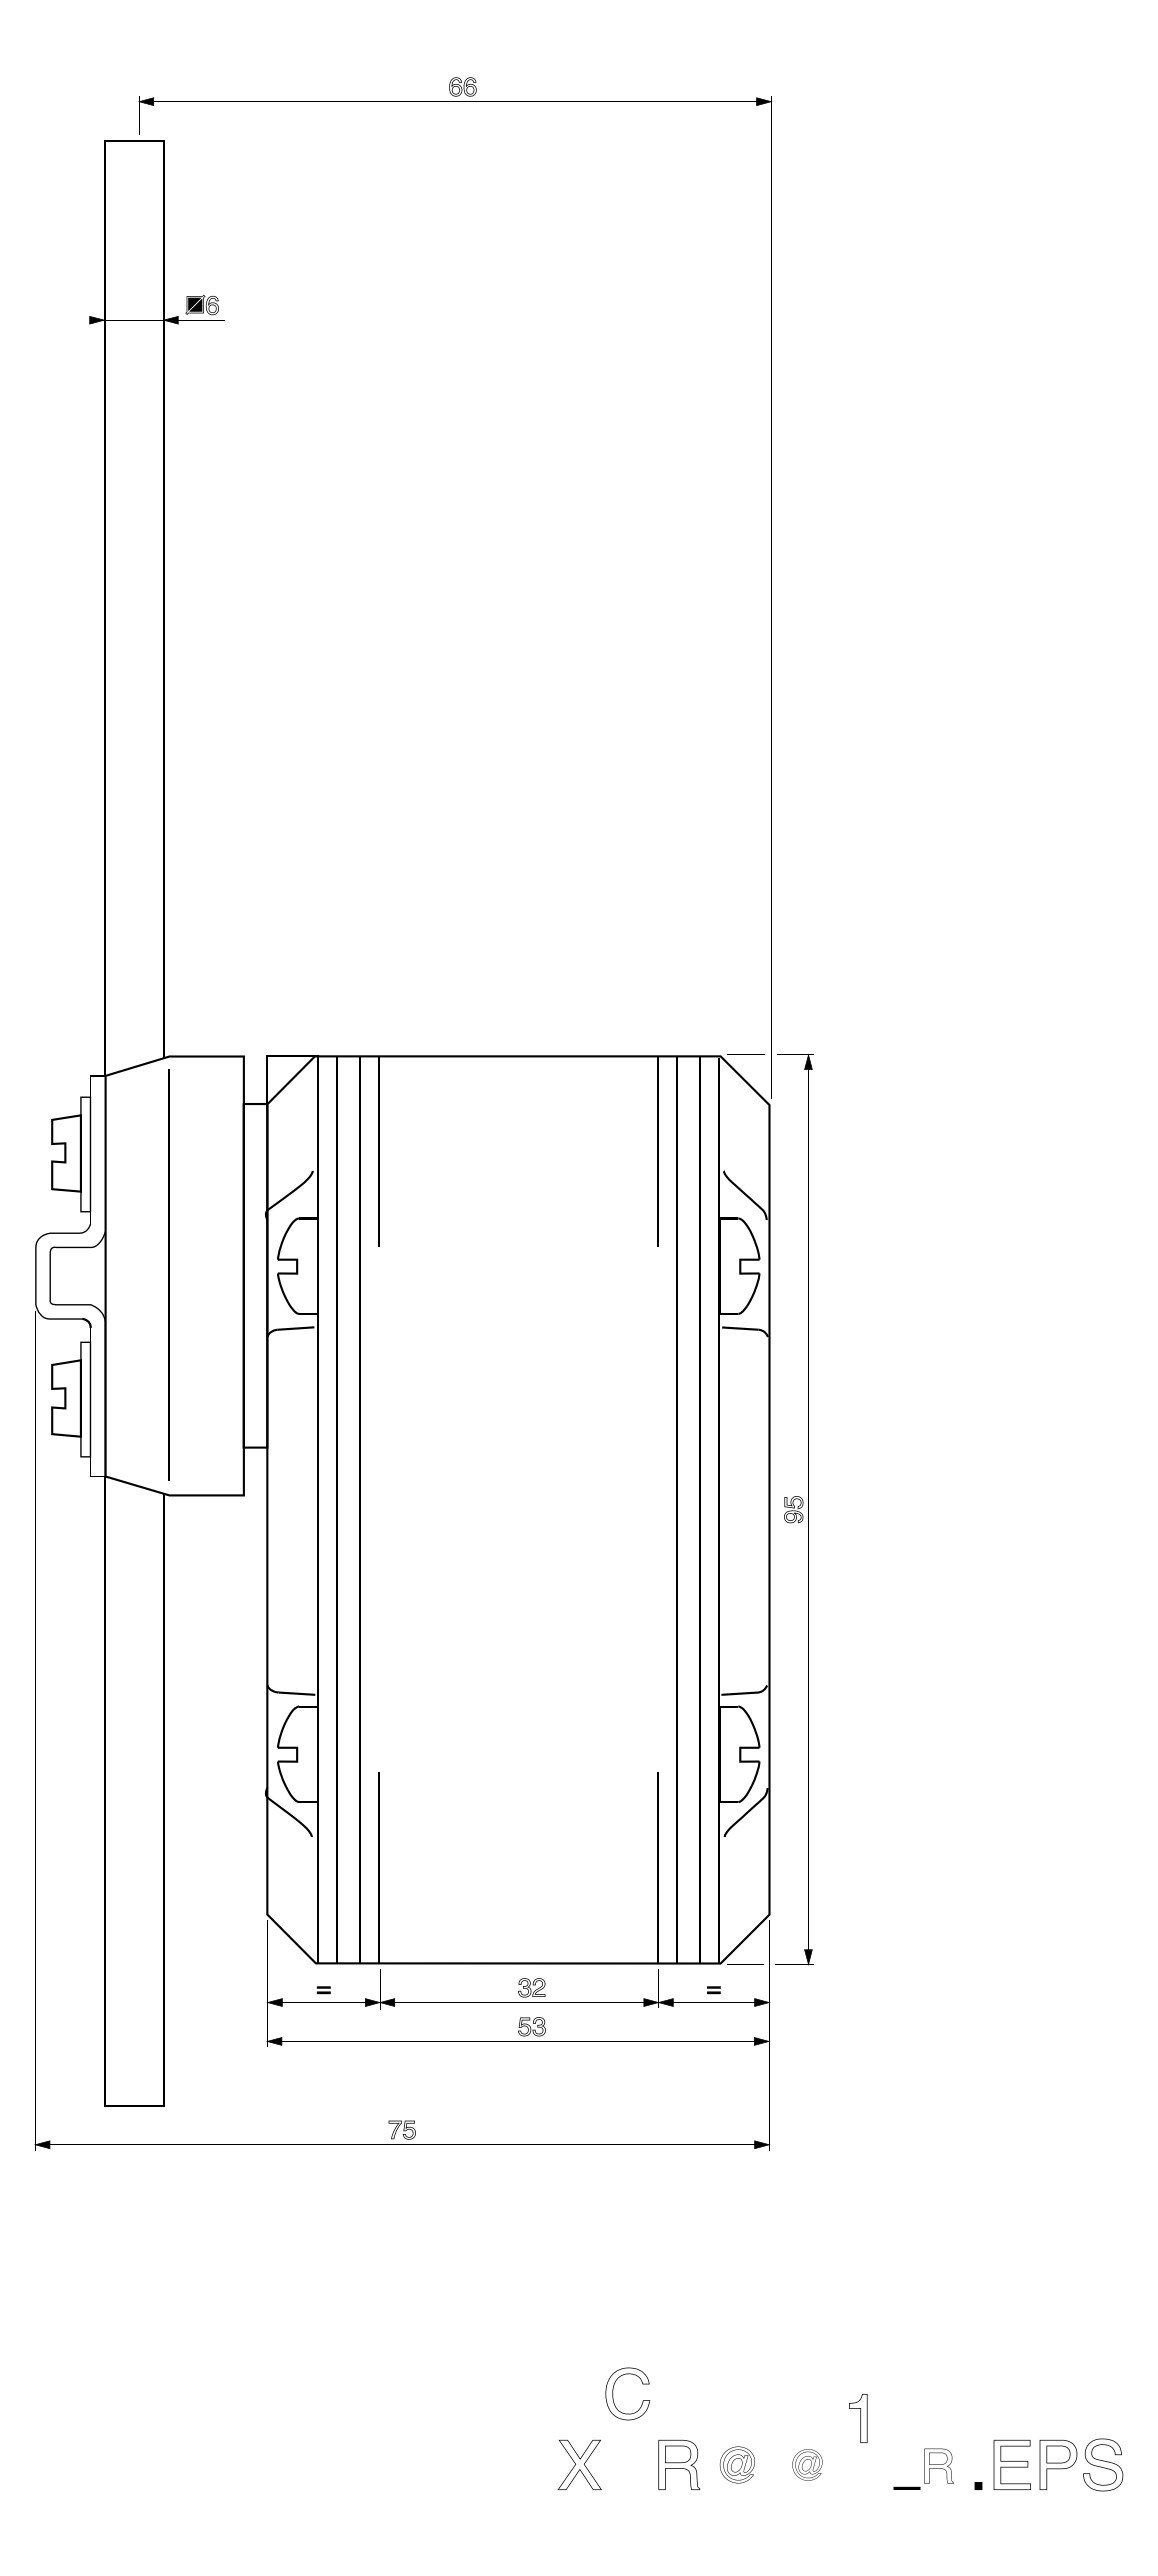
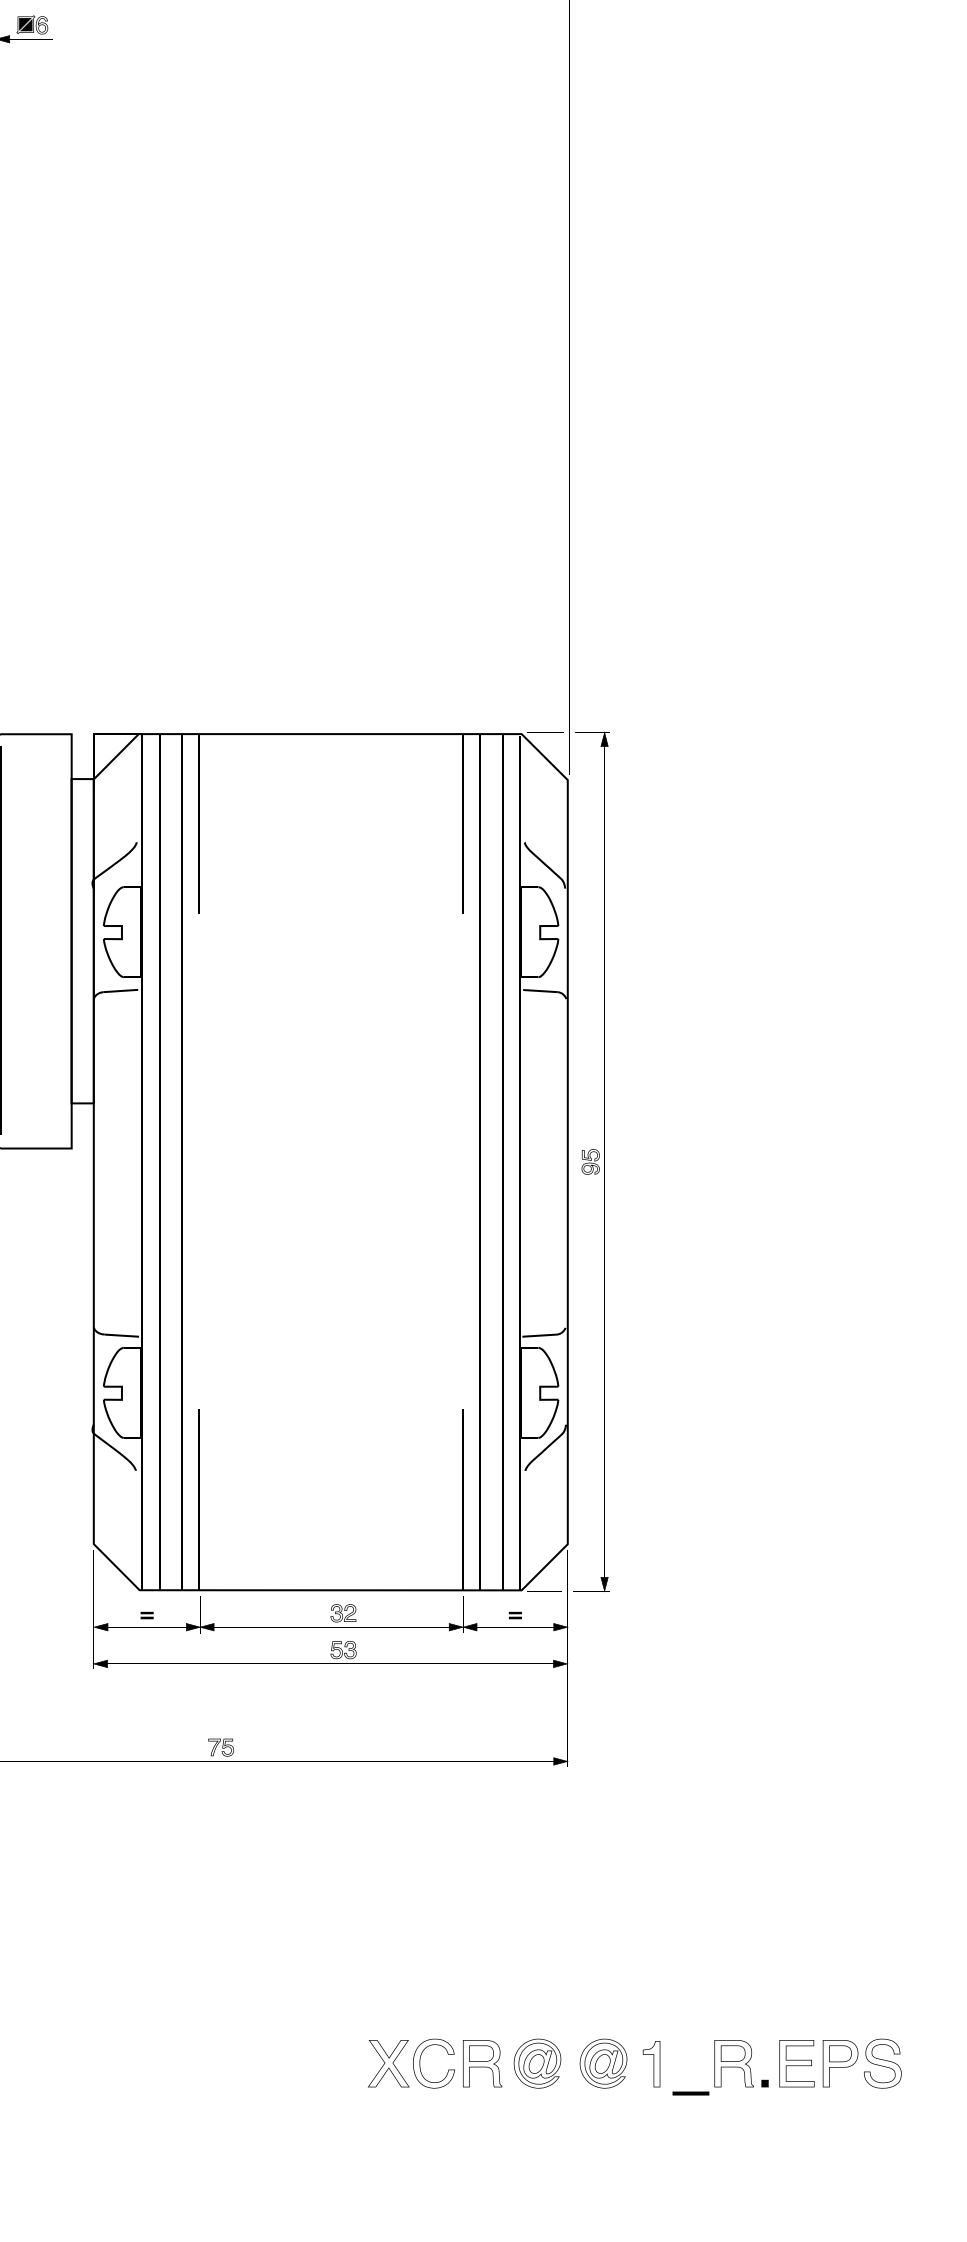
part: (613, 2395) -> (420, 2065), moved
part: (858, 2418) -> (651, 2064), moved
part: (737, 2464) -> (537, 2063), size x1.43
part: (807, 2464) -> (603, 2063), size x1.67
part: (923, 2468) -> (713, 2067), size x1.43

